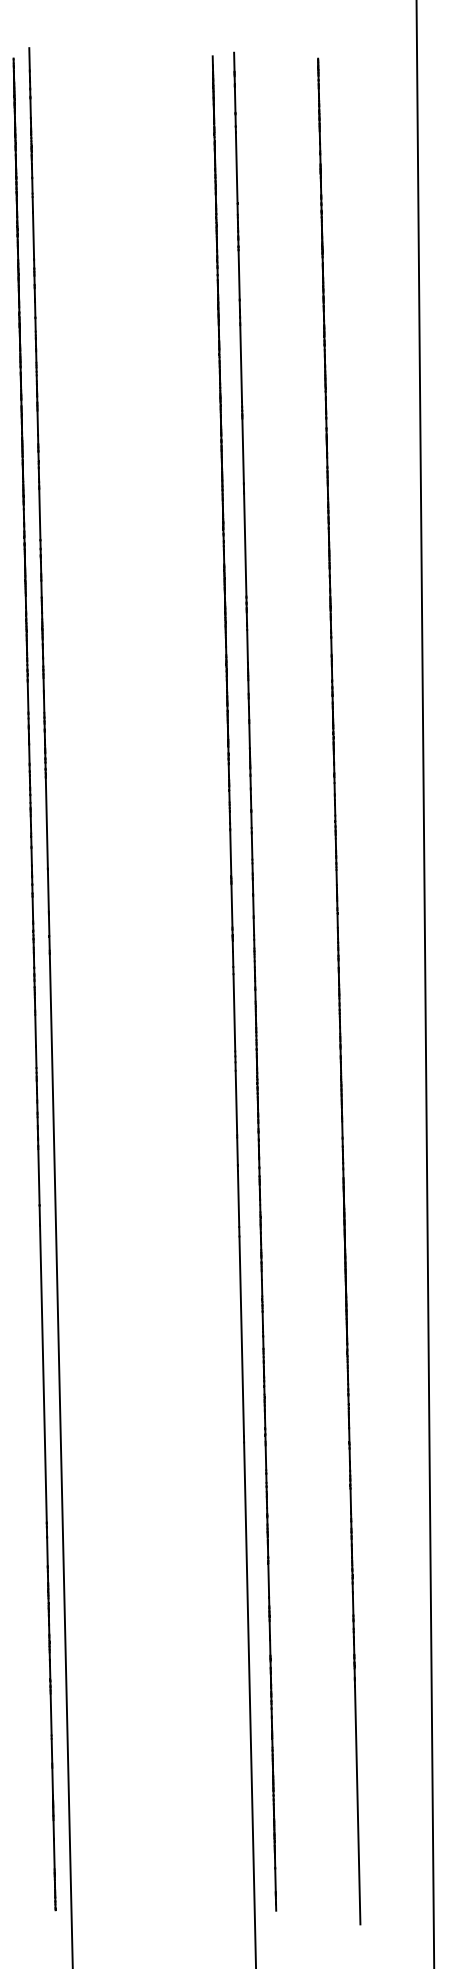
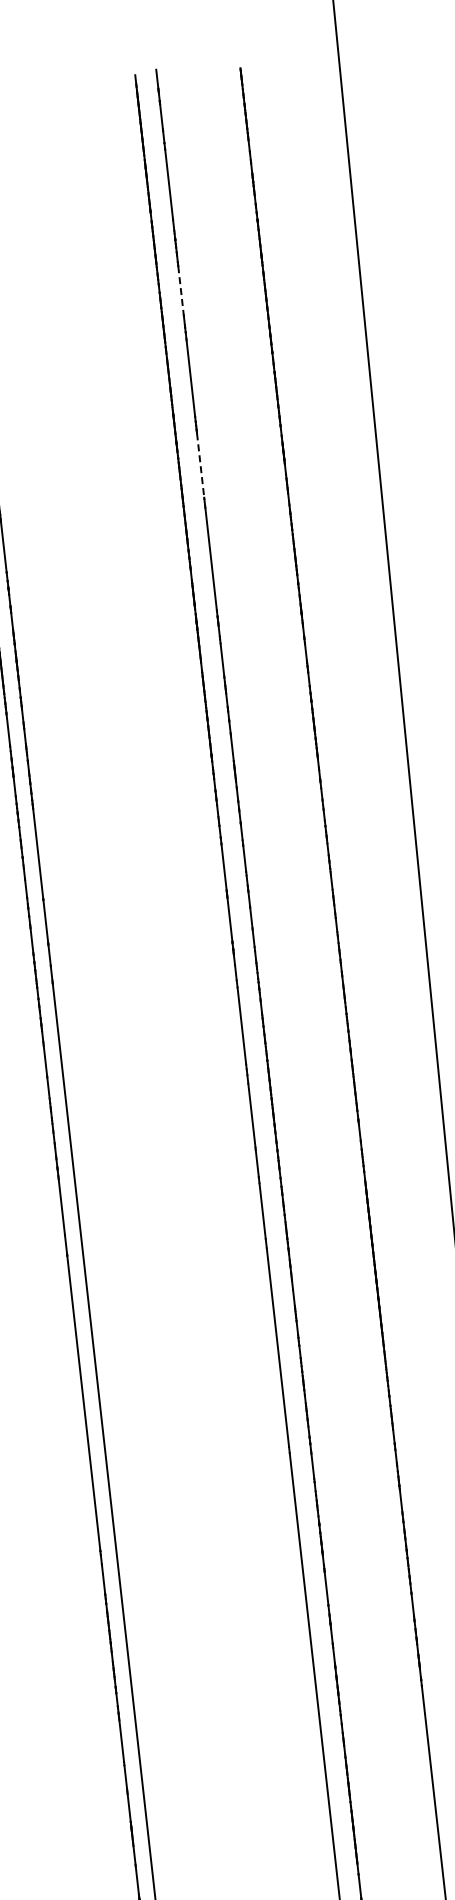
line: (239, 275) -> (181, 291), solid -> dashed
line: (243, 451) -> (201, 466), solid -> dashed

